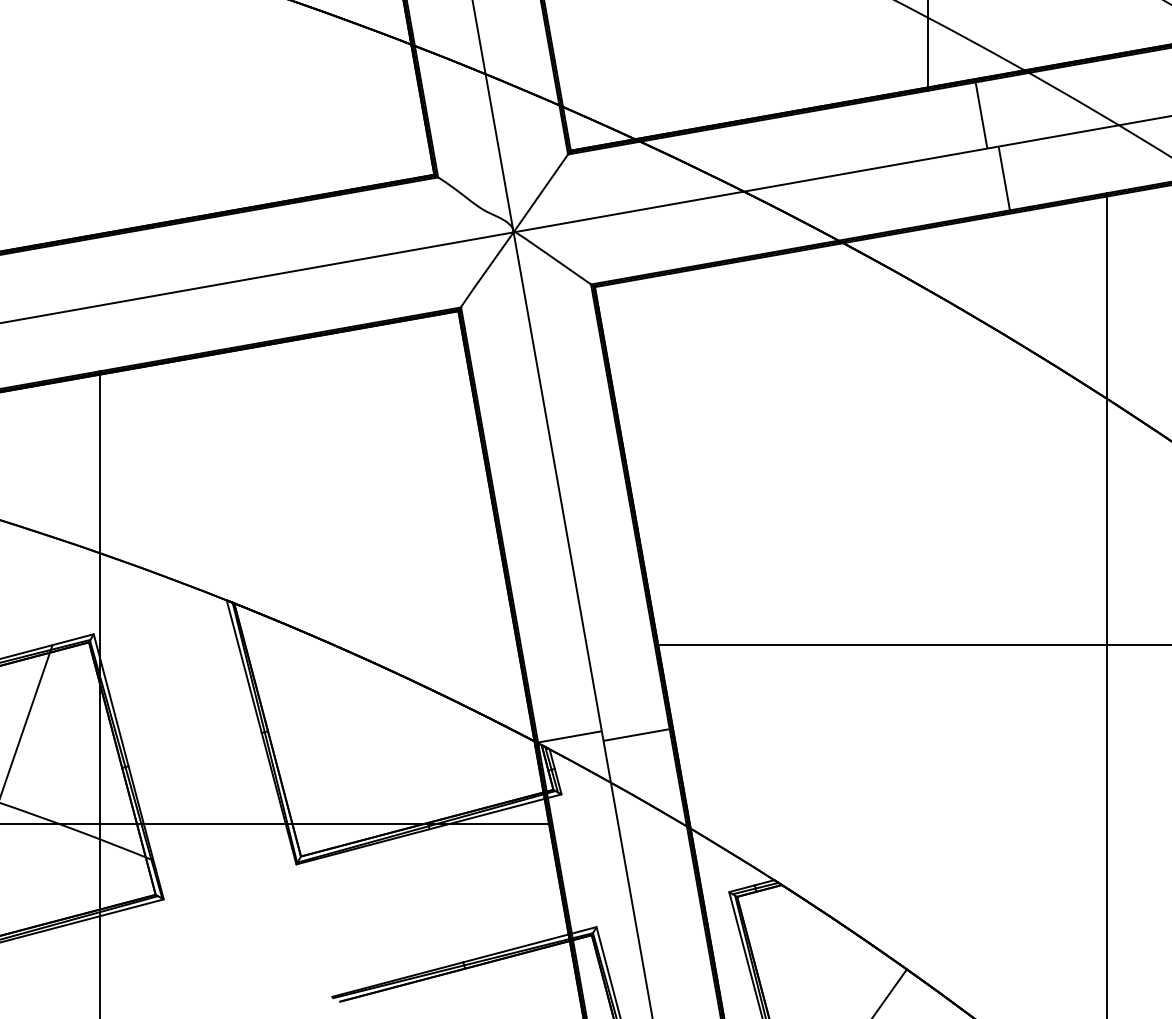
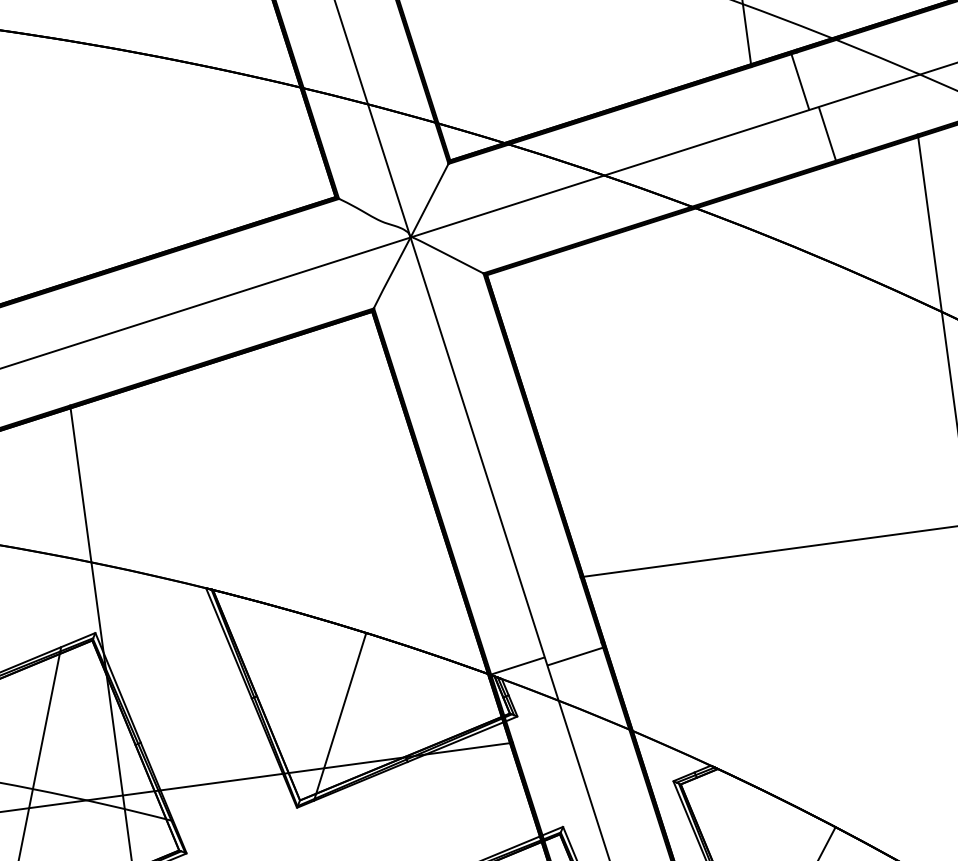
line: (359, 766) -> (339, 716), added

